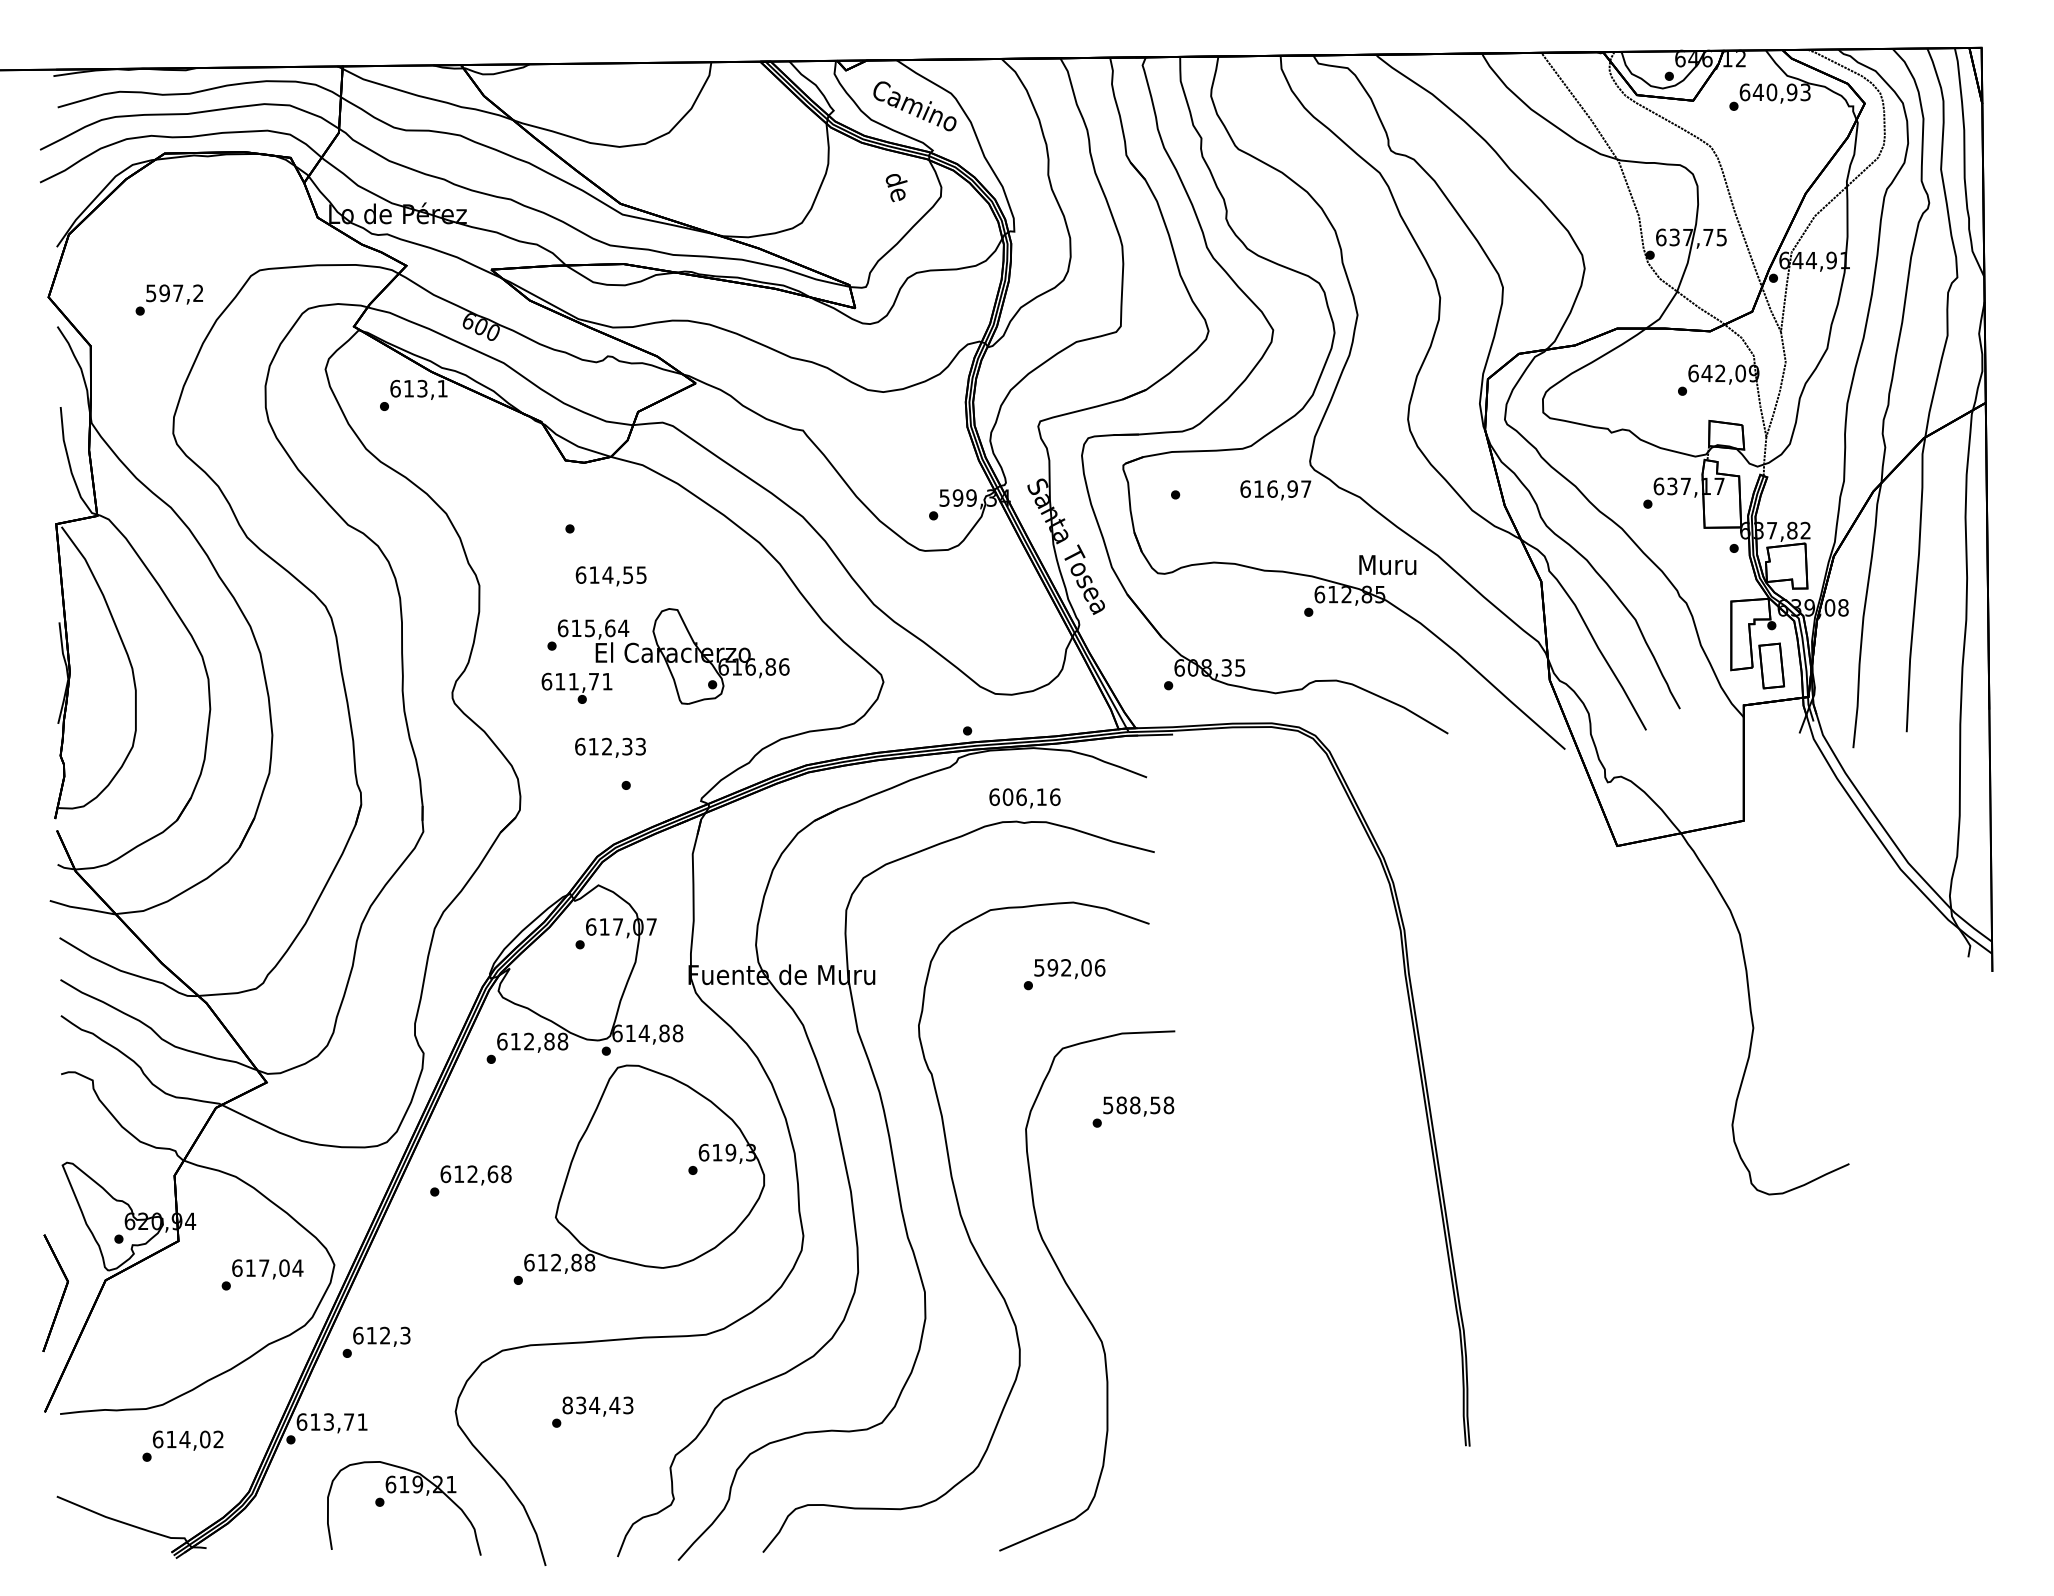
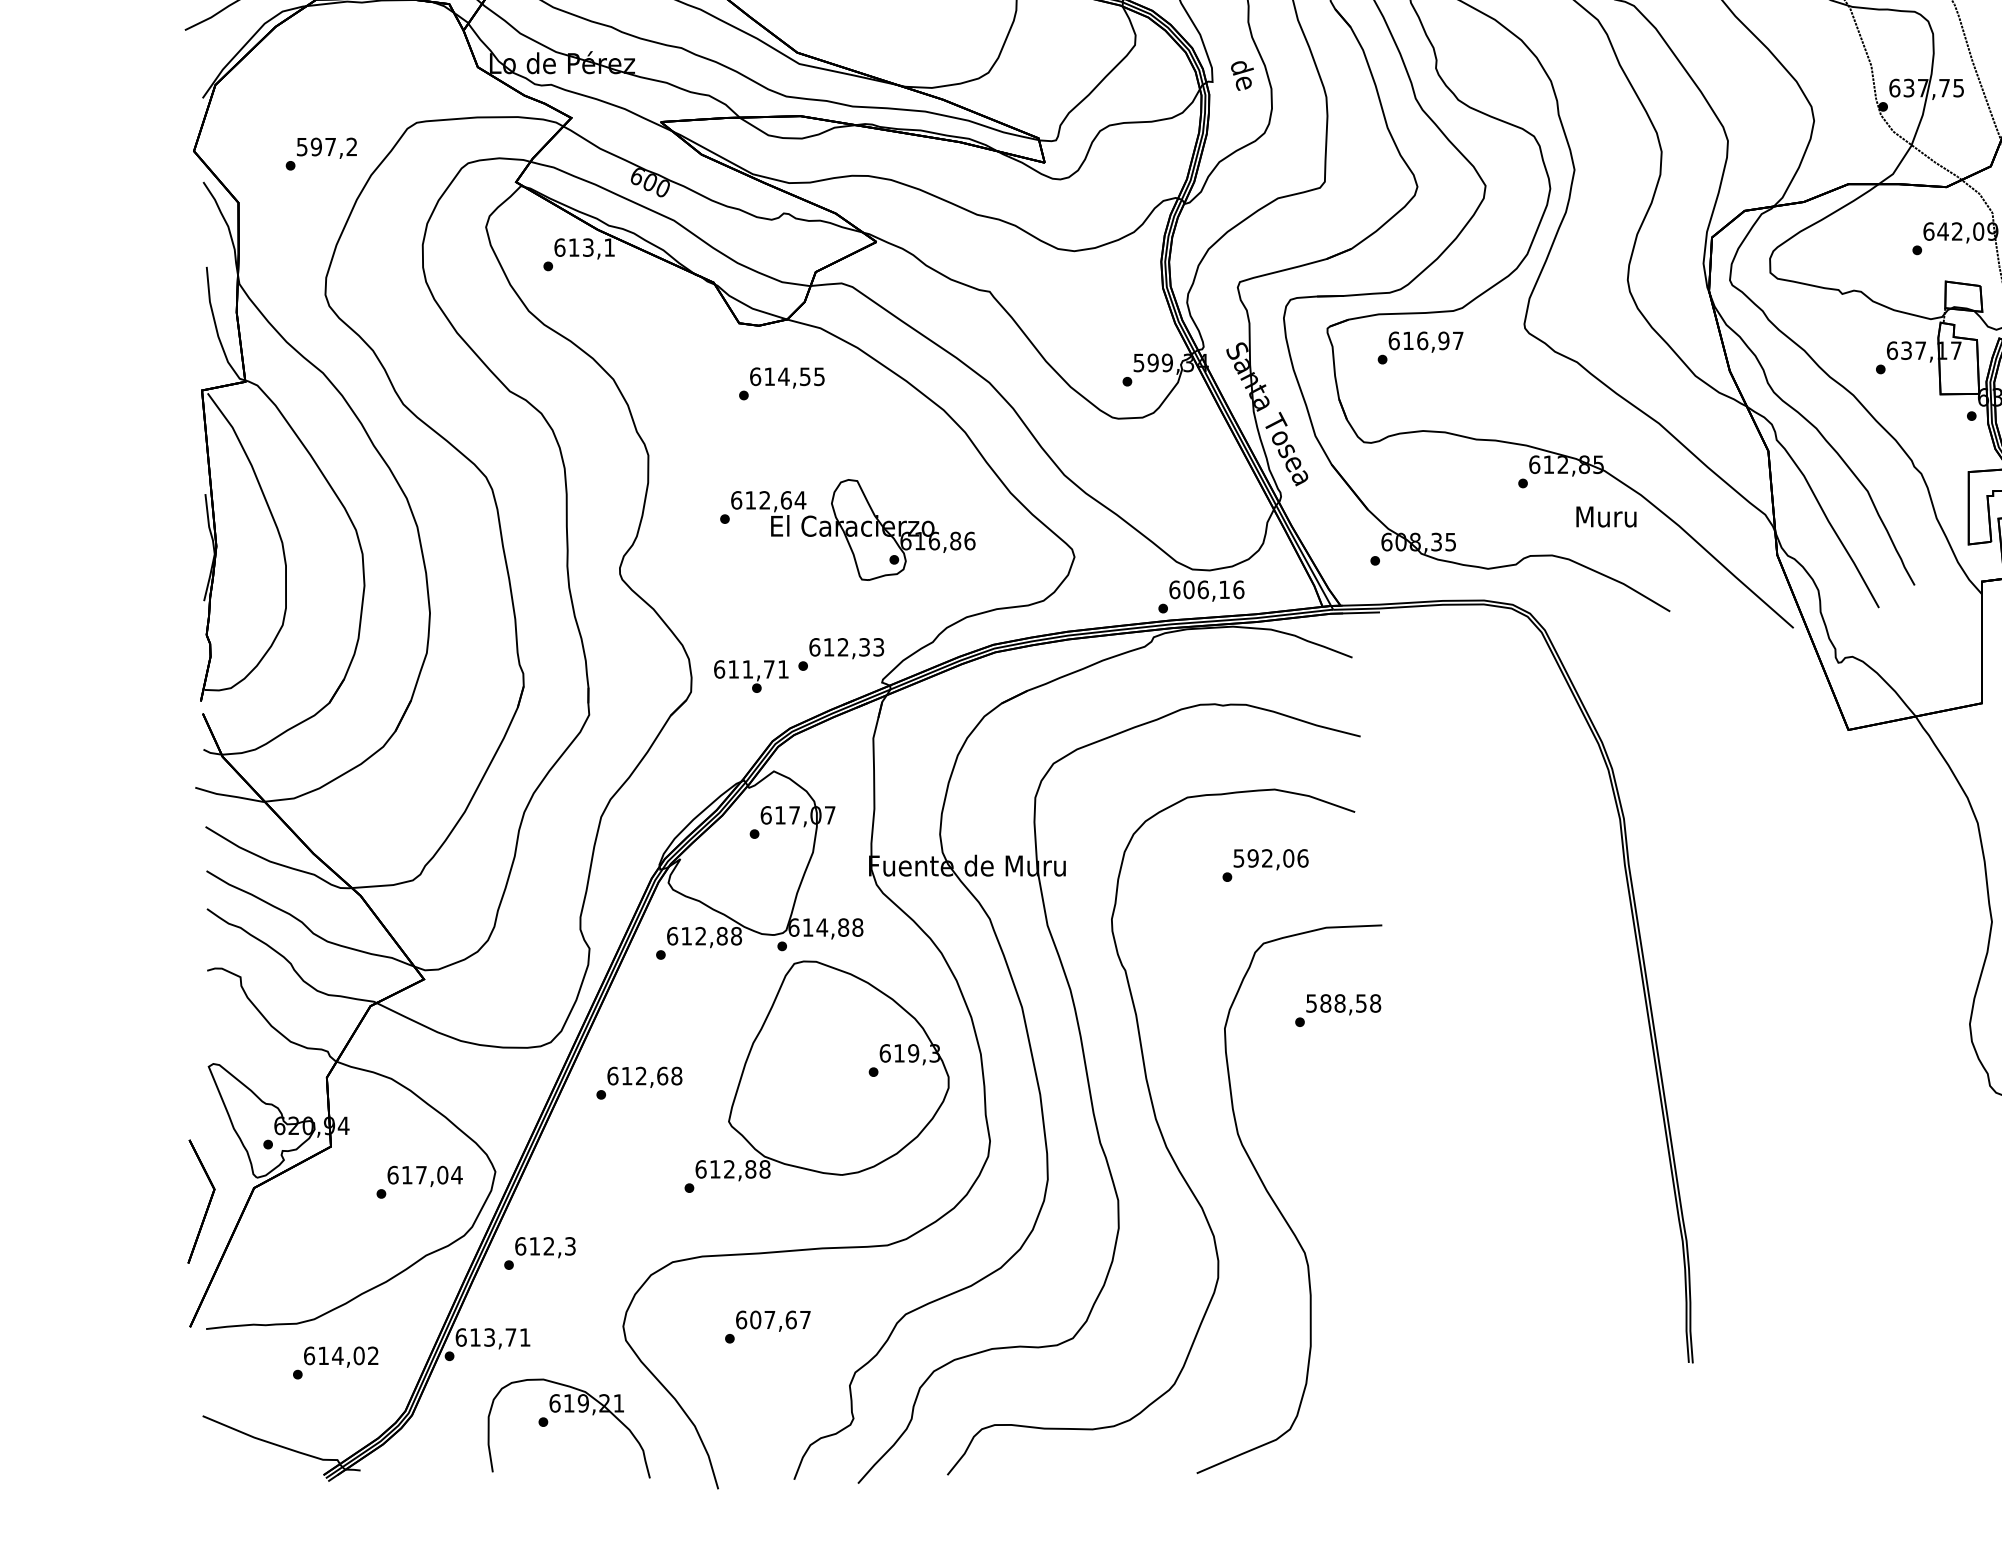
text: (896, 188) -> (1242, 76), moved
text: (1275, 490) -> (1425, 342), moved
text: (1387, 565) -> (1606, 517), moved
text: (610, 576) -> (786, 378), moved
text: (589, 628) -> (764, 500), 615,64 -> 612,64
text: (576, 687) -> (750, 675), moved
text: (610, 747) -> (846, 648), moved
text: (1024, 798) -> (1206, 591), moved
text: (597, 1405) -> (772, 1320), 834,43 -> 607,67

